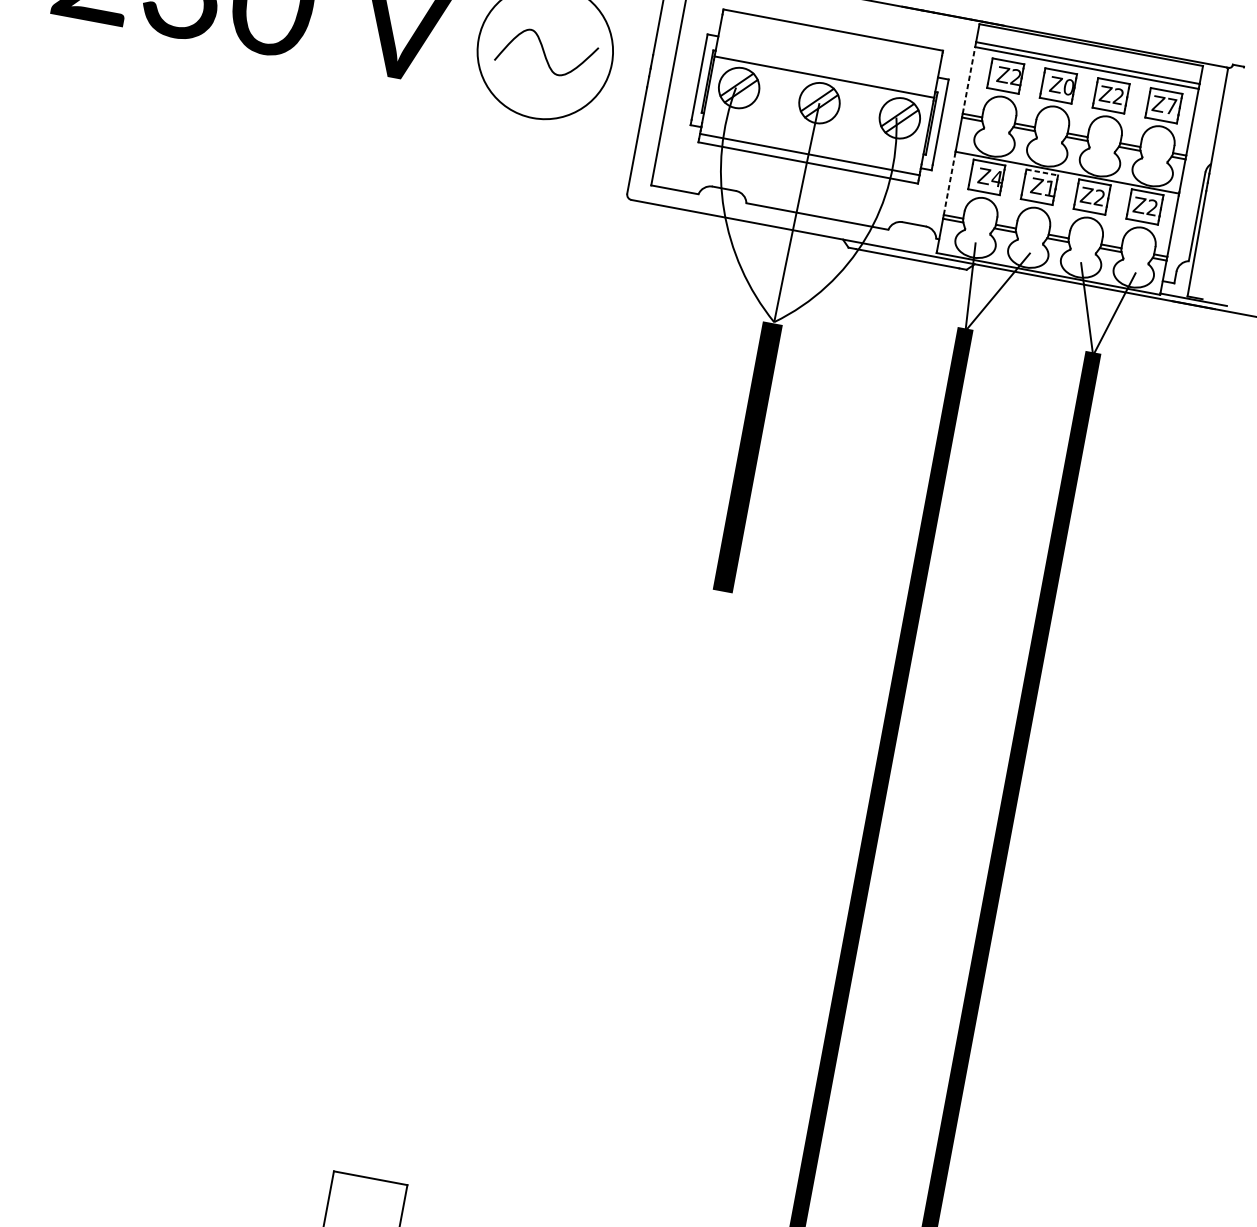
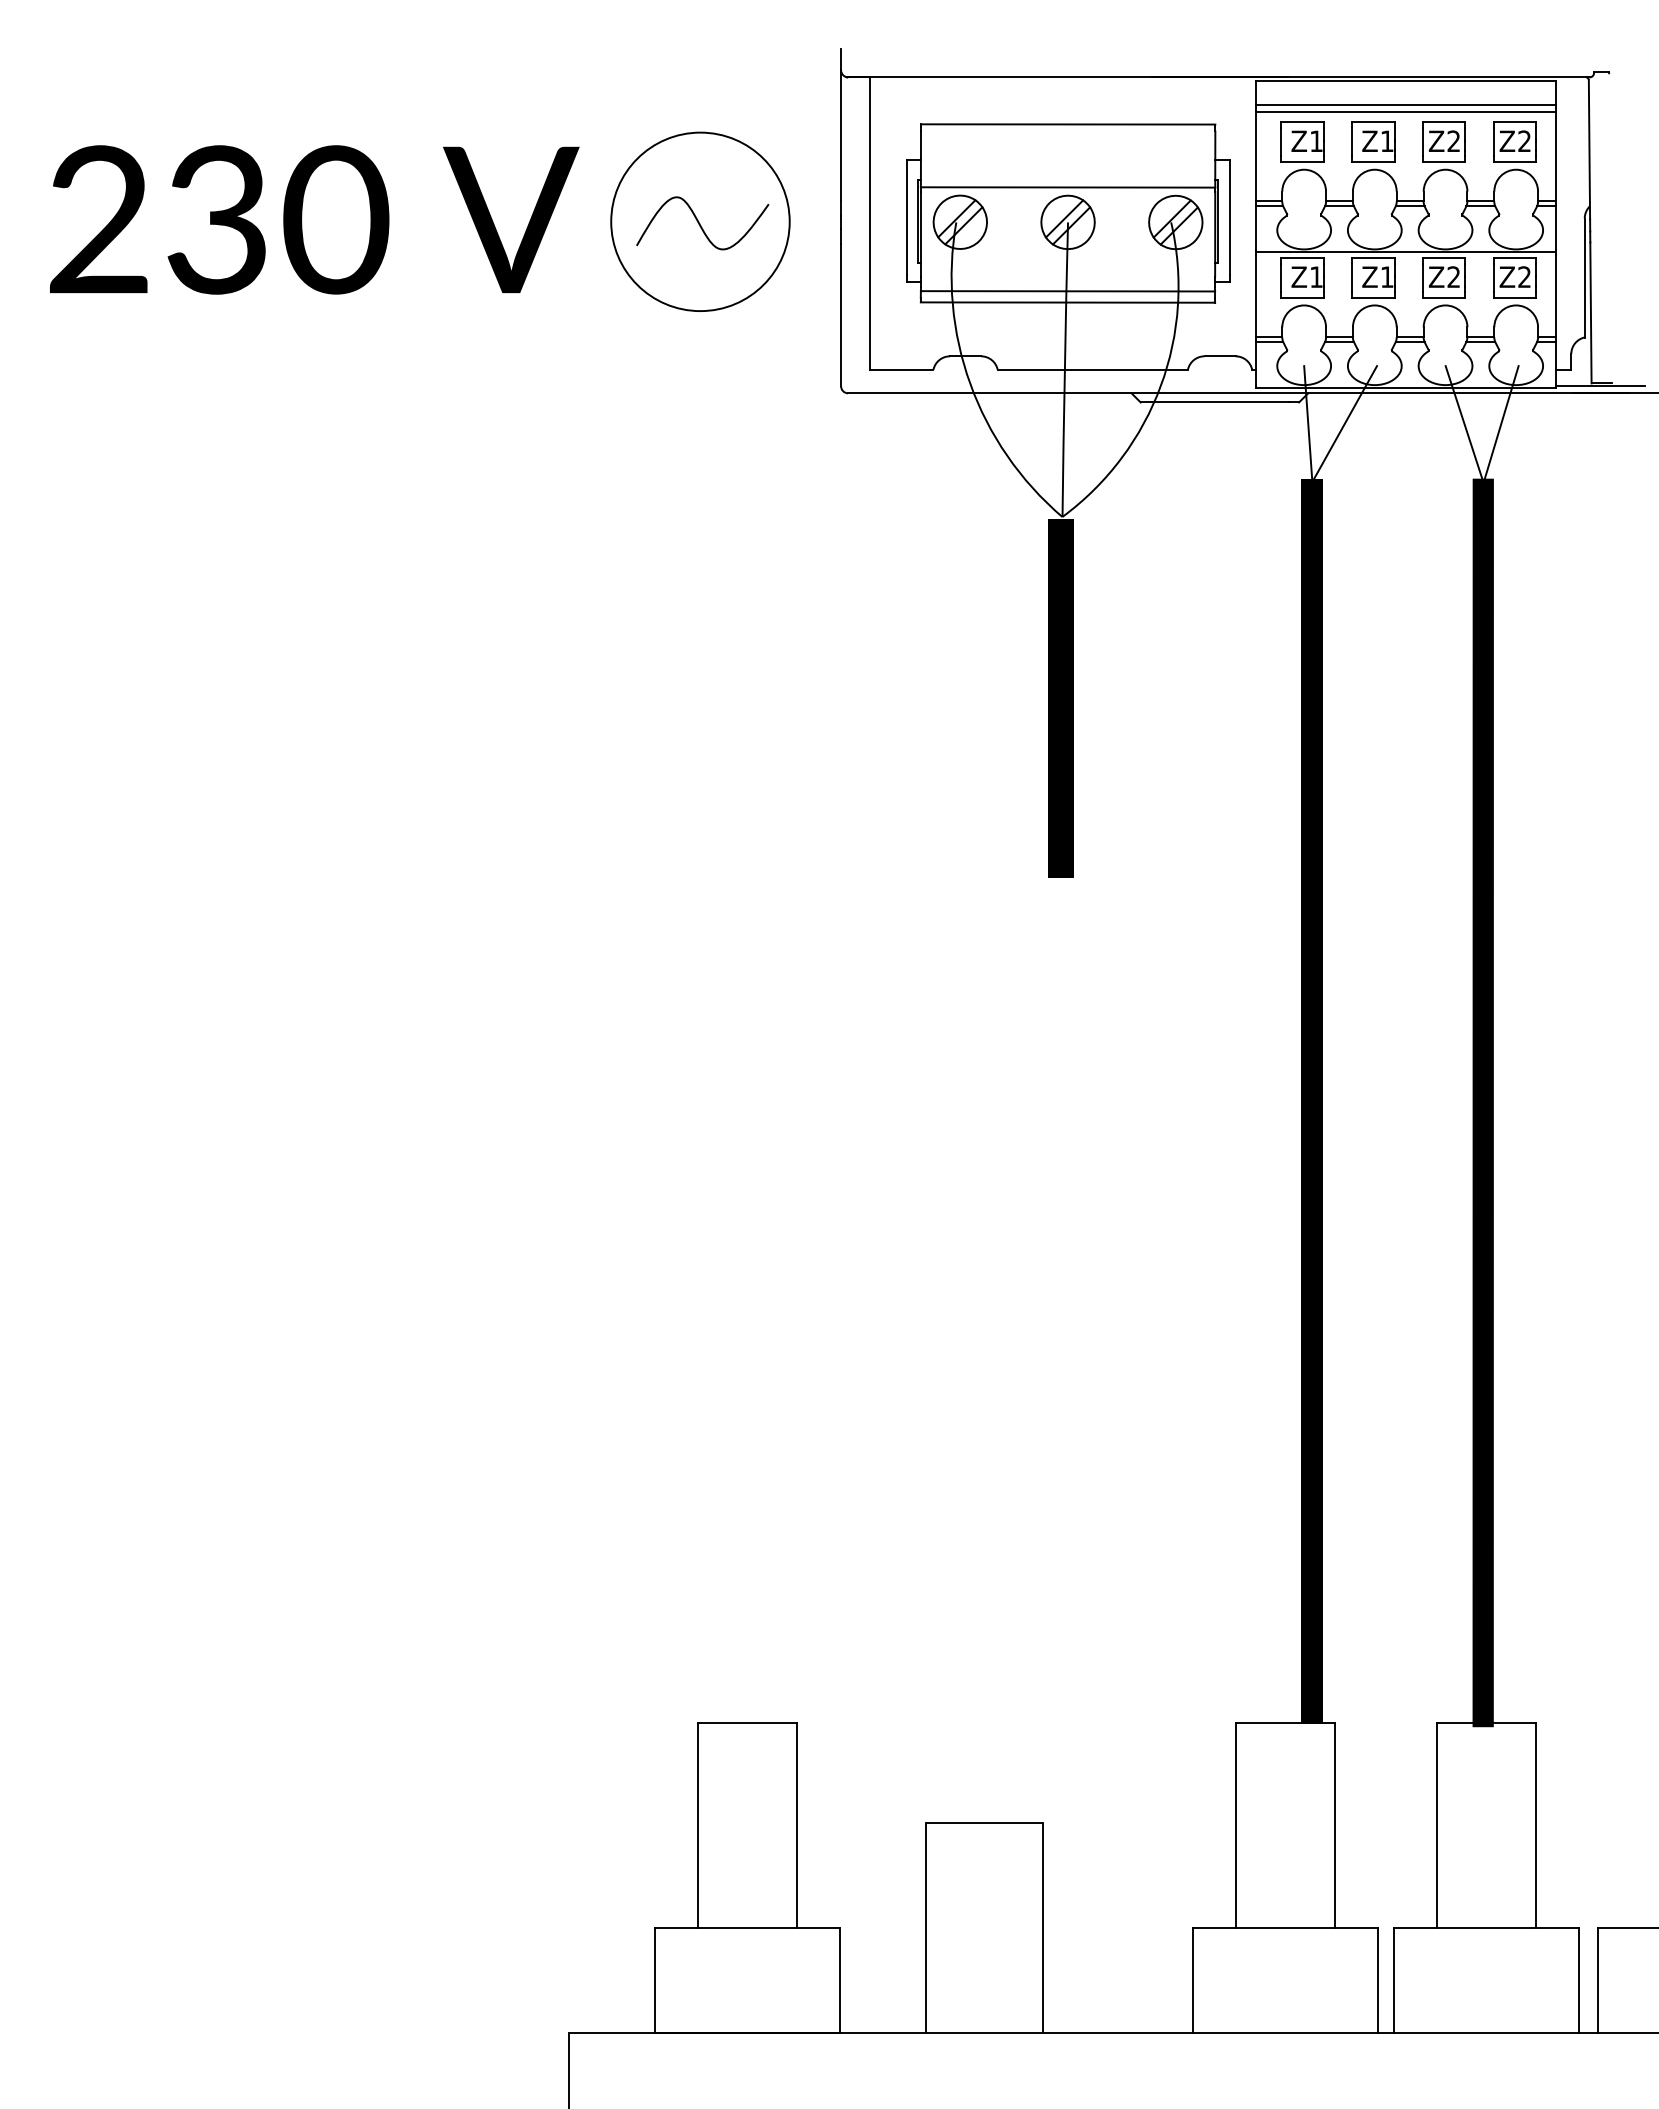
text: (1016, 76) -> (1316, 140), Z2 -> Z1
line: (969, 80) -> (1256, 156), dashed -> solid
text: (1068, 87) -> (1386, 141), Z0 -> Z1
text: (1171, 105) -> (1524, 140), Z7 -> Z2
line: (1042, 172) -> (1373, 258), dashed -> solid
text: (996, 178) -> (1315, 276), Z4 -> Z1
line: (949, 184) -> (1256, 296), dashed -> solid

